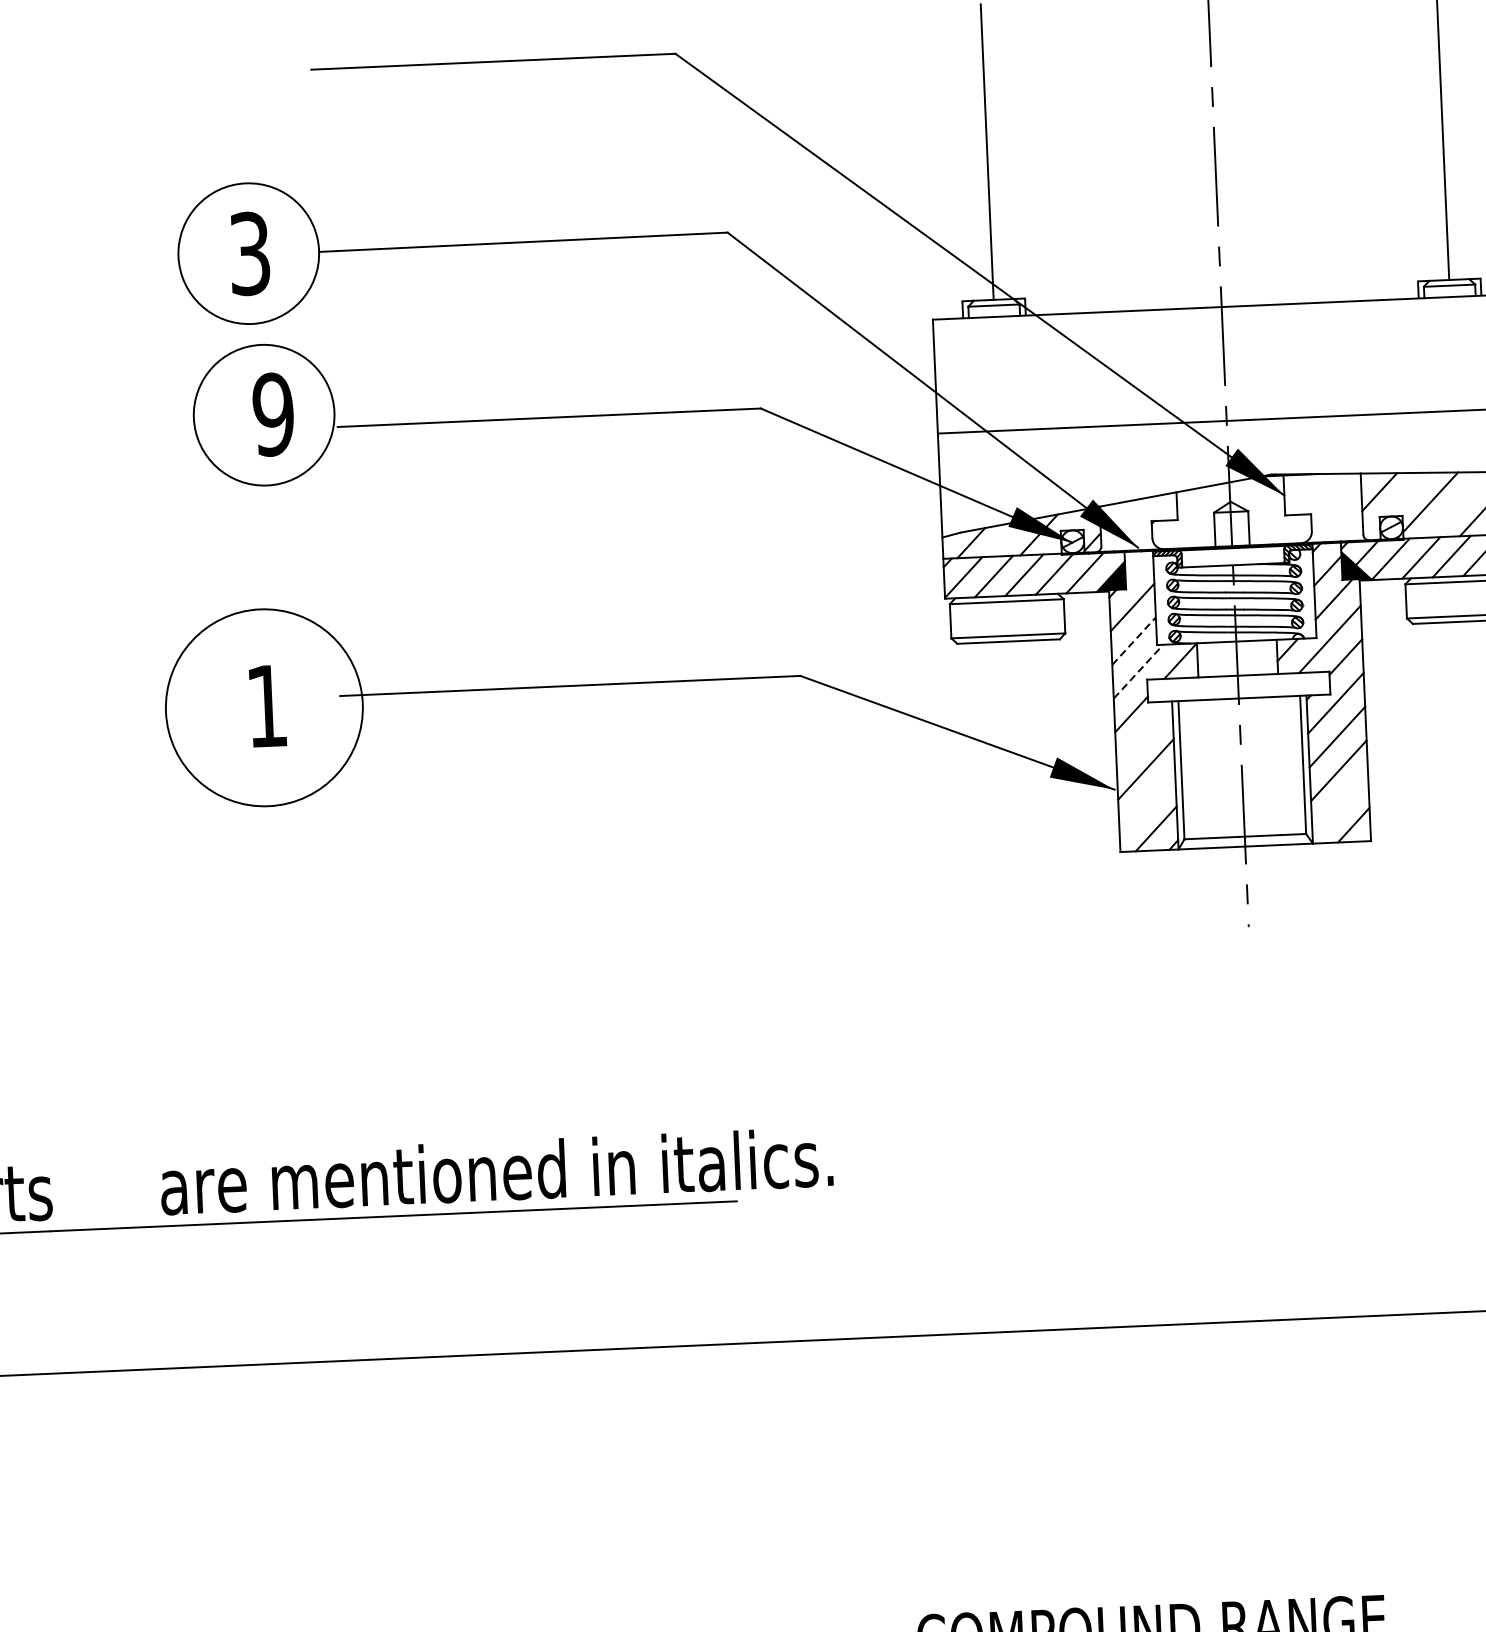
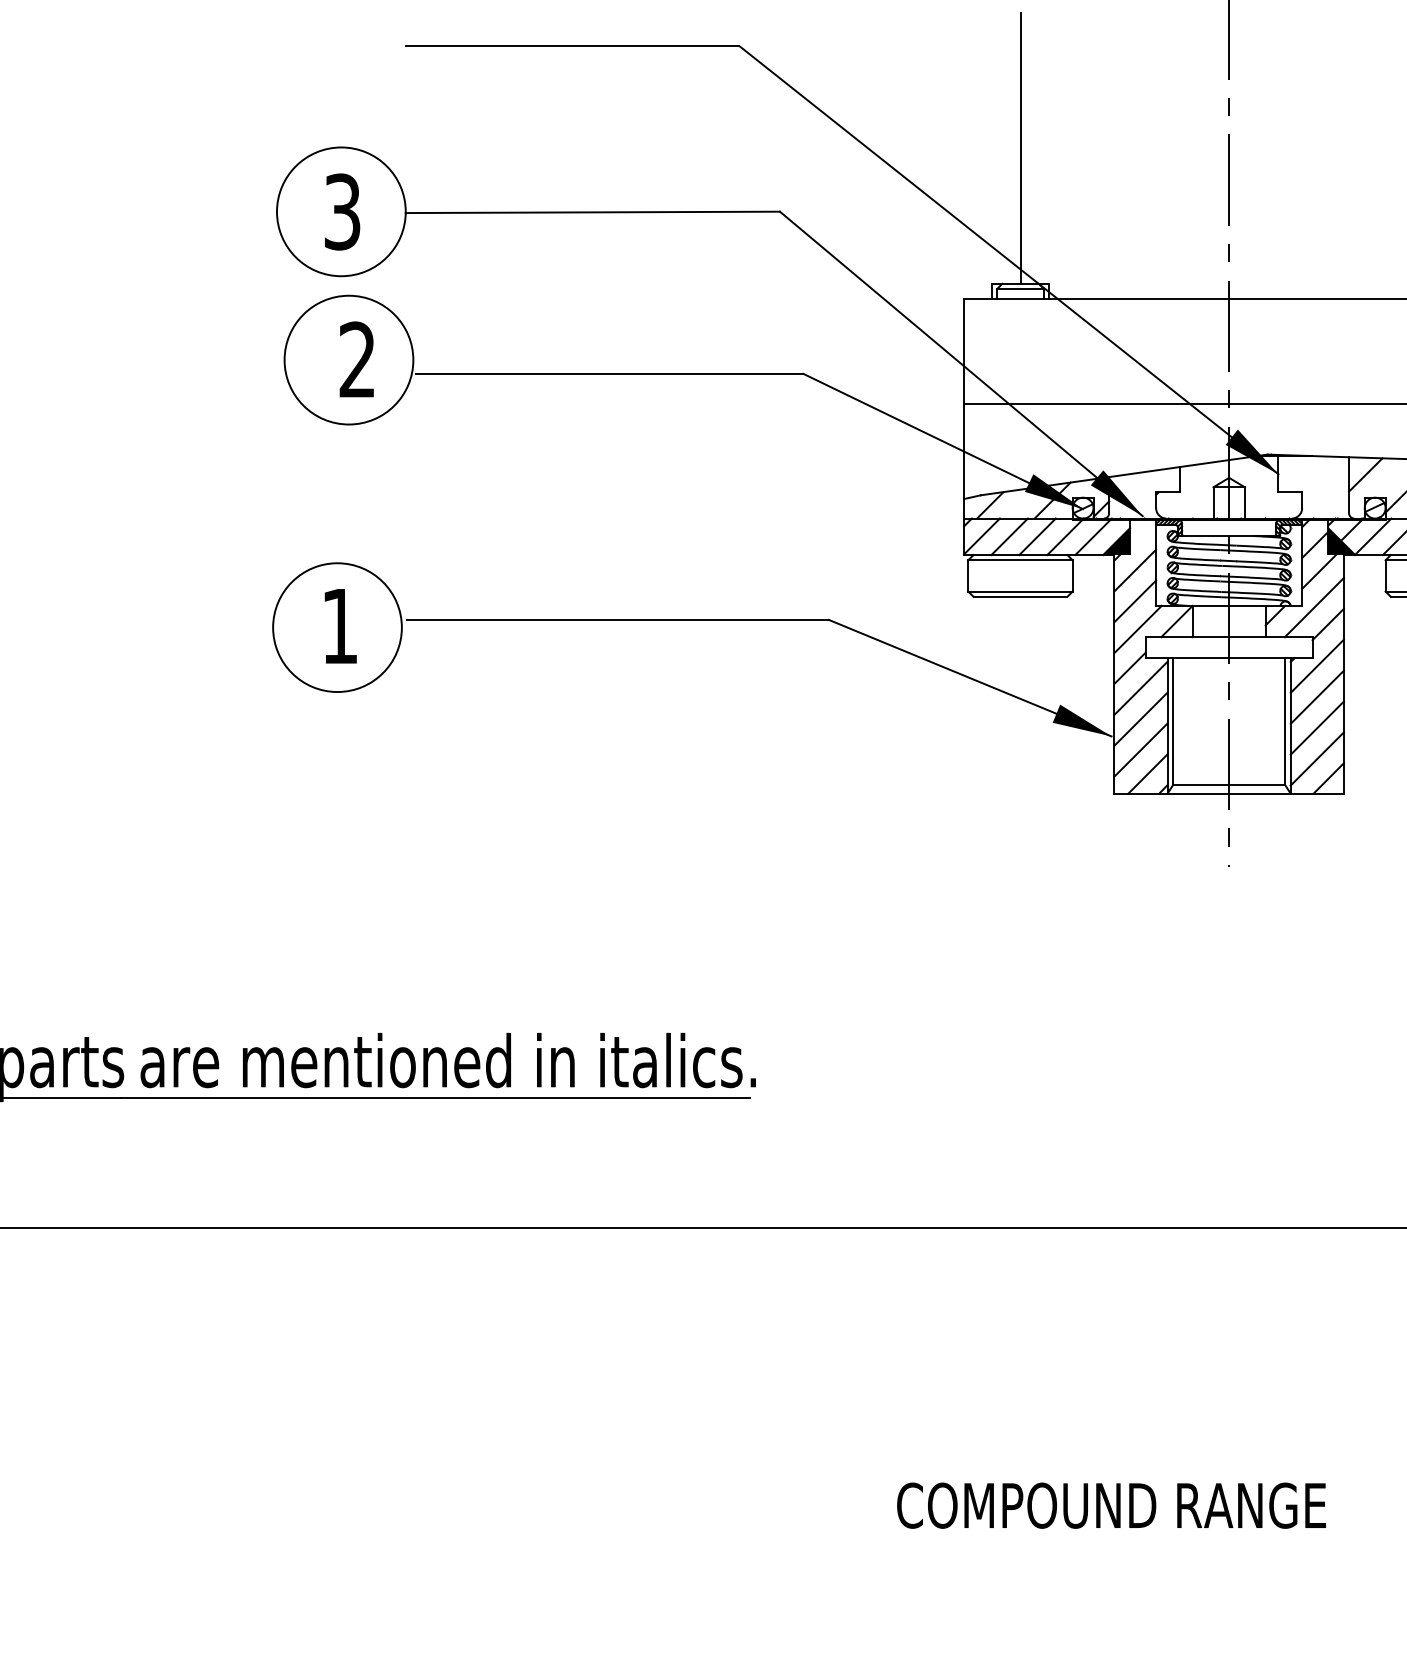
text: (273, 414) -> (357, 359), 9 -> 2
line: (1134, 641) -> (1135, 601), dashed -> solid
line: (1138, 671) -> (1138, 629), dashed -> solid
circle: (264, 707) -> (337, 627), size x0.71
line: (1143, 734) -> (1140, 687), added
line: (1146, 802) -> (1140, 749), added
line: (1339, 804) -> (1316, 758), added
text: (495, 1171) -> (447, 1060), moved

